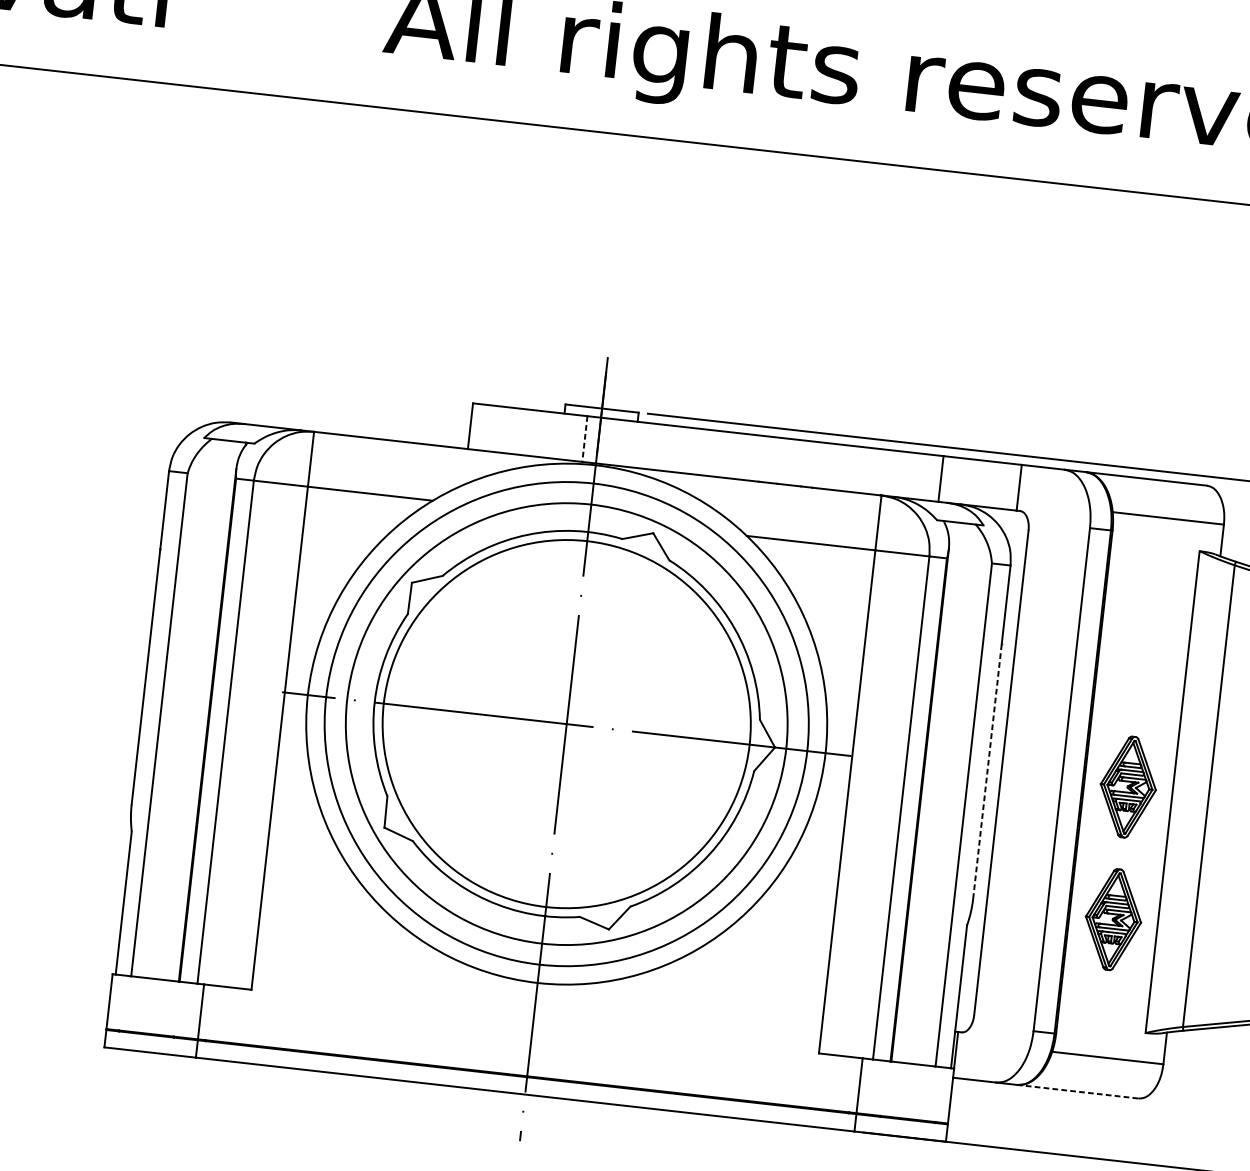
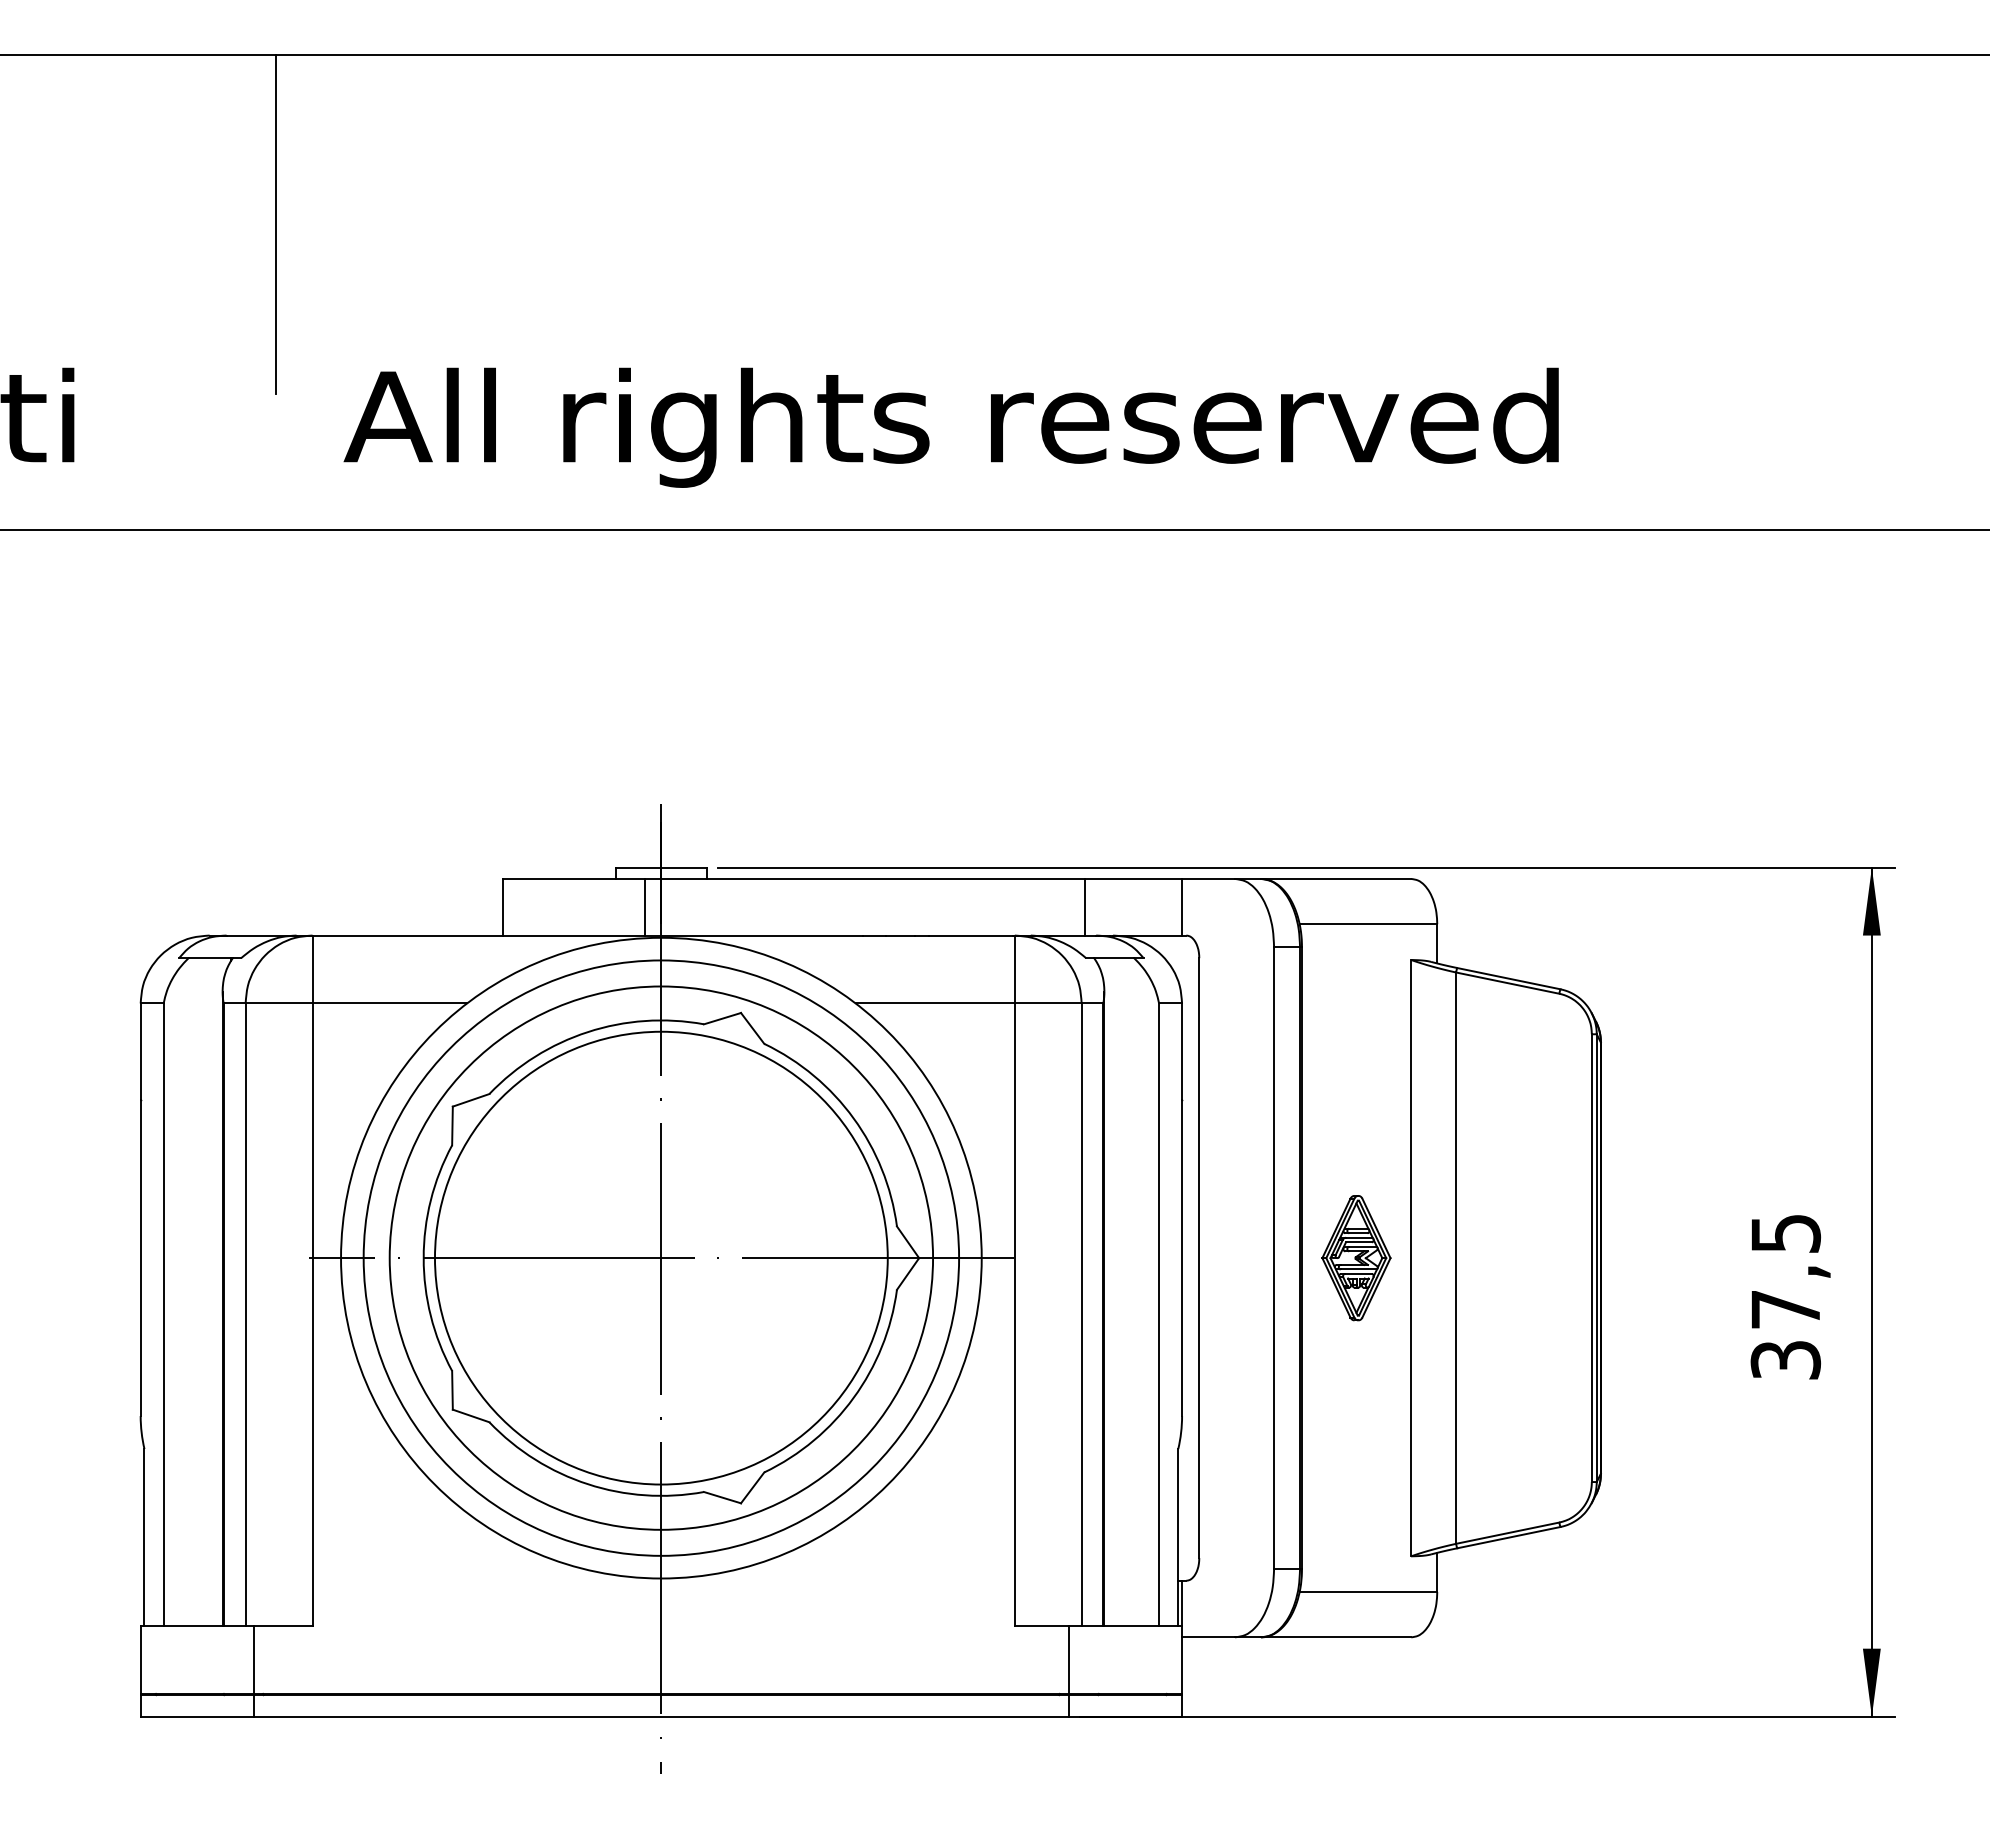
line: (584, 439) -> (644, 907), dashed -> solid
line: (987, 771) -> (1182, 1258), dashed -> solid
part: (1113, 919) -> (1356, 1422), removed
line: (1077, 1091) -> (1336, 1637), dashed -> solid

